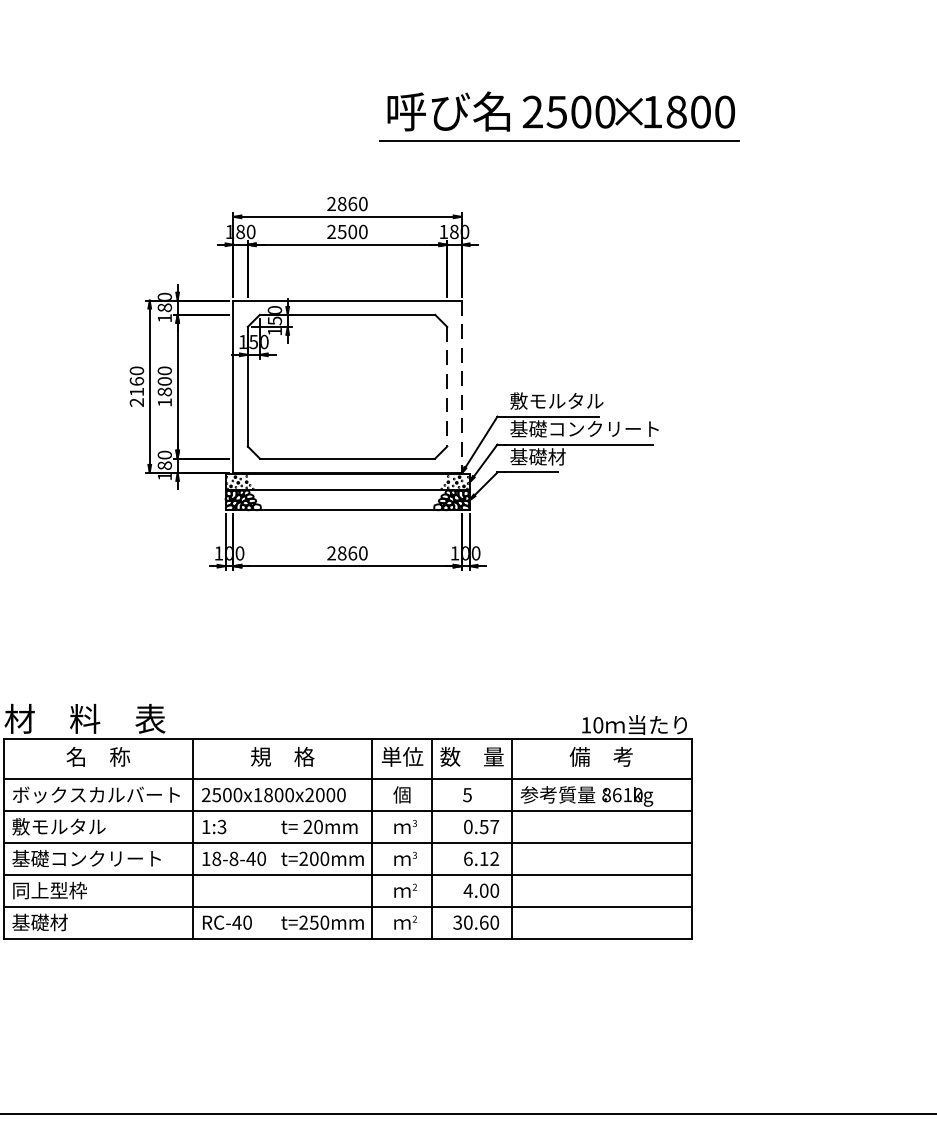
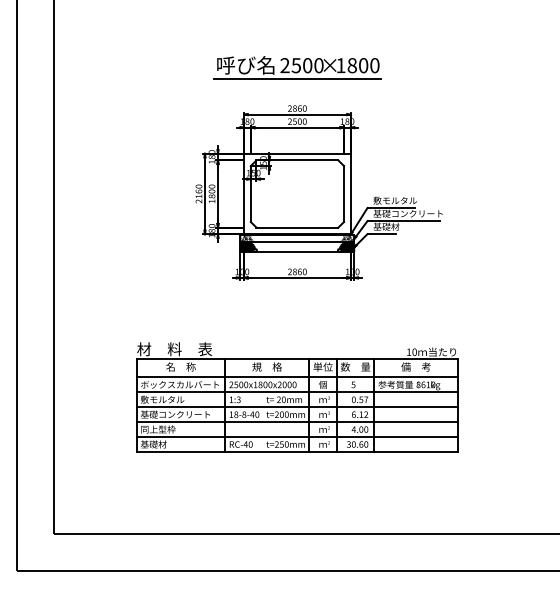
part: (559, 116) -> (297, 67), moved
line: (448, 387) -> (344, 194), dashed -> solid
line: (461, 387) -> (350, 194), dashed -> solid

